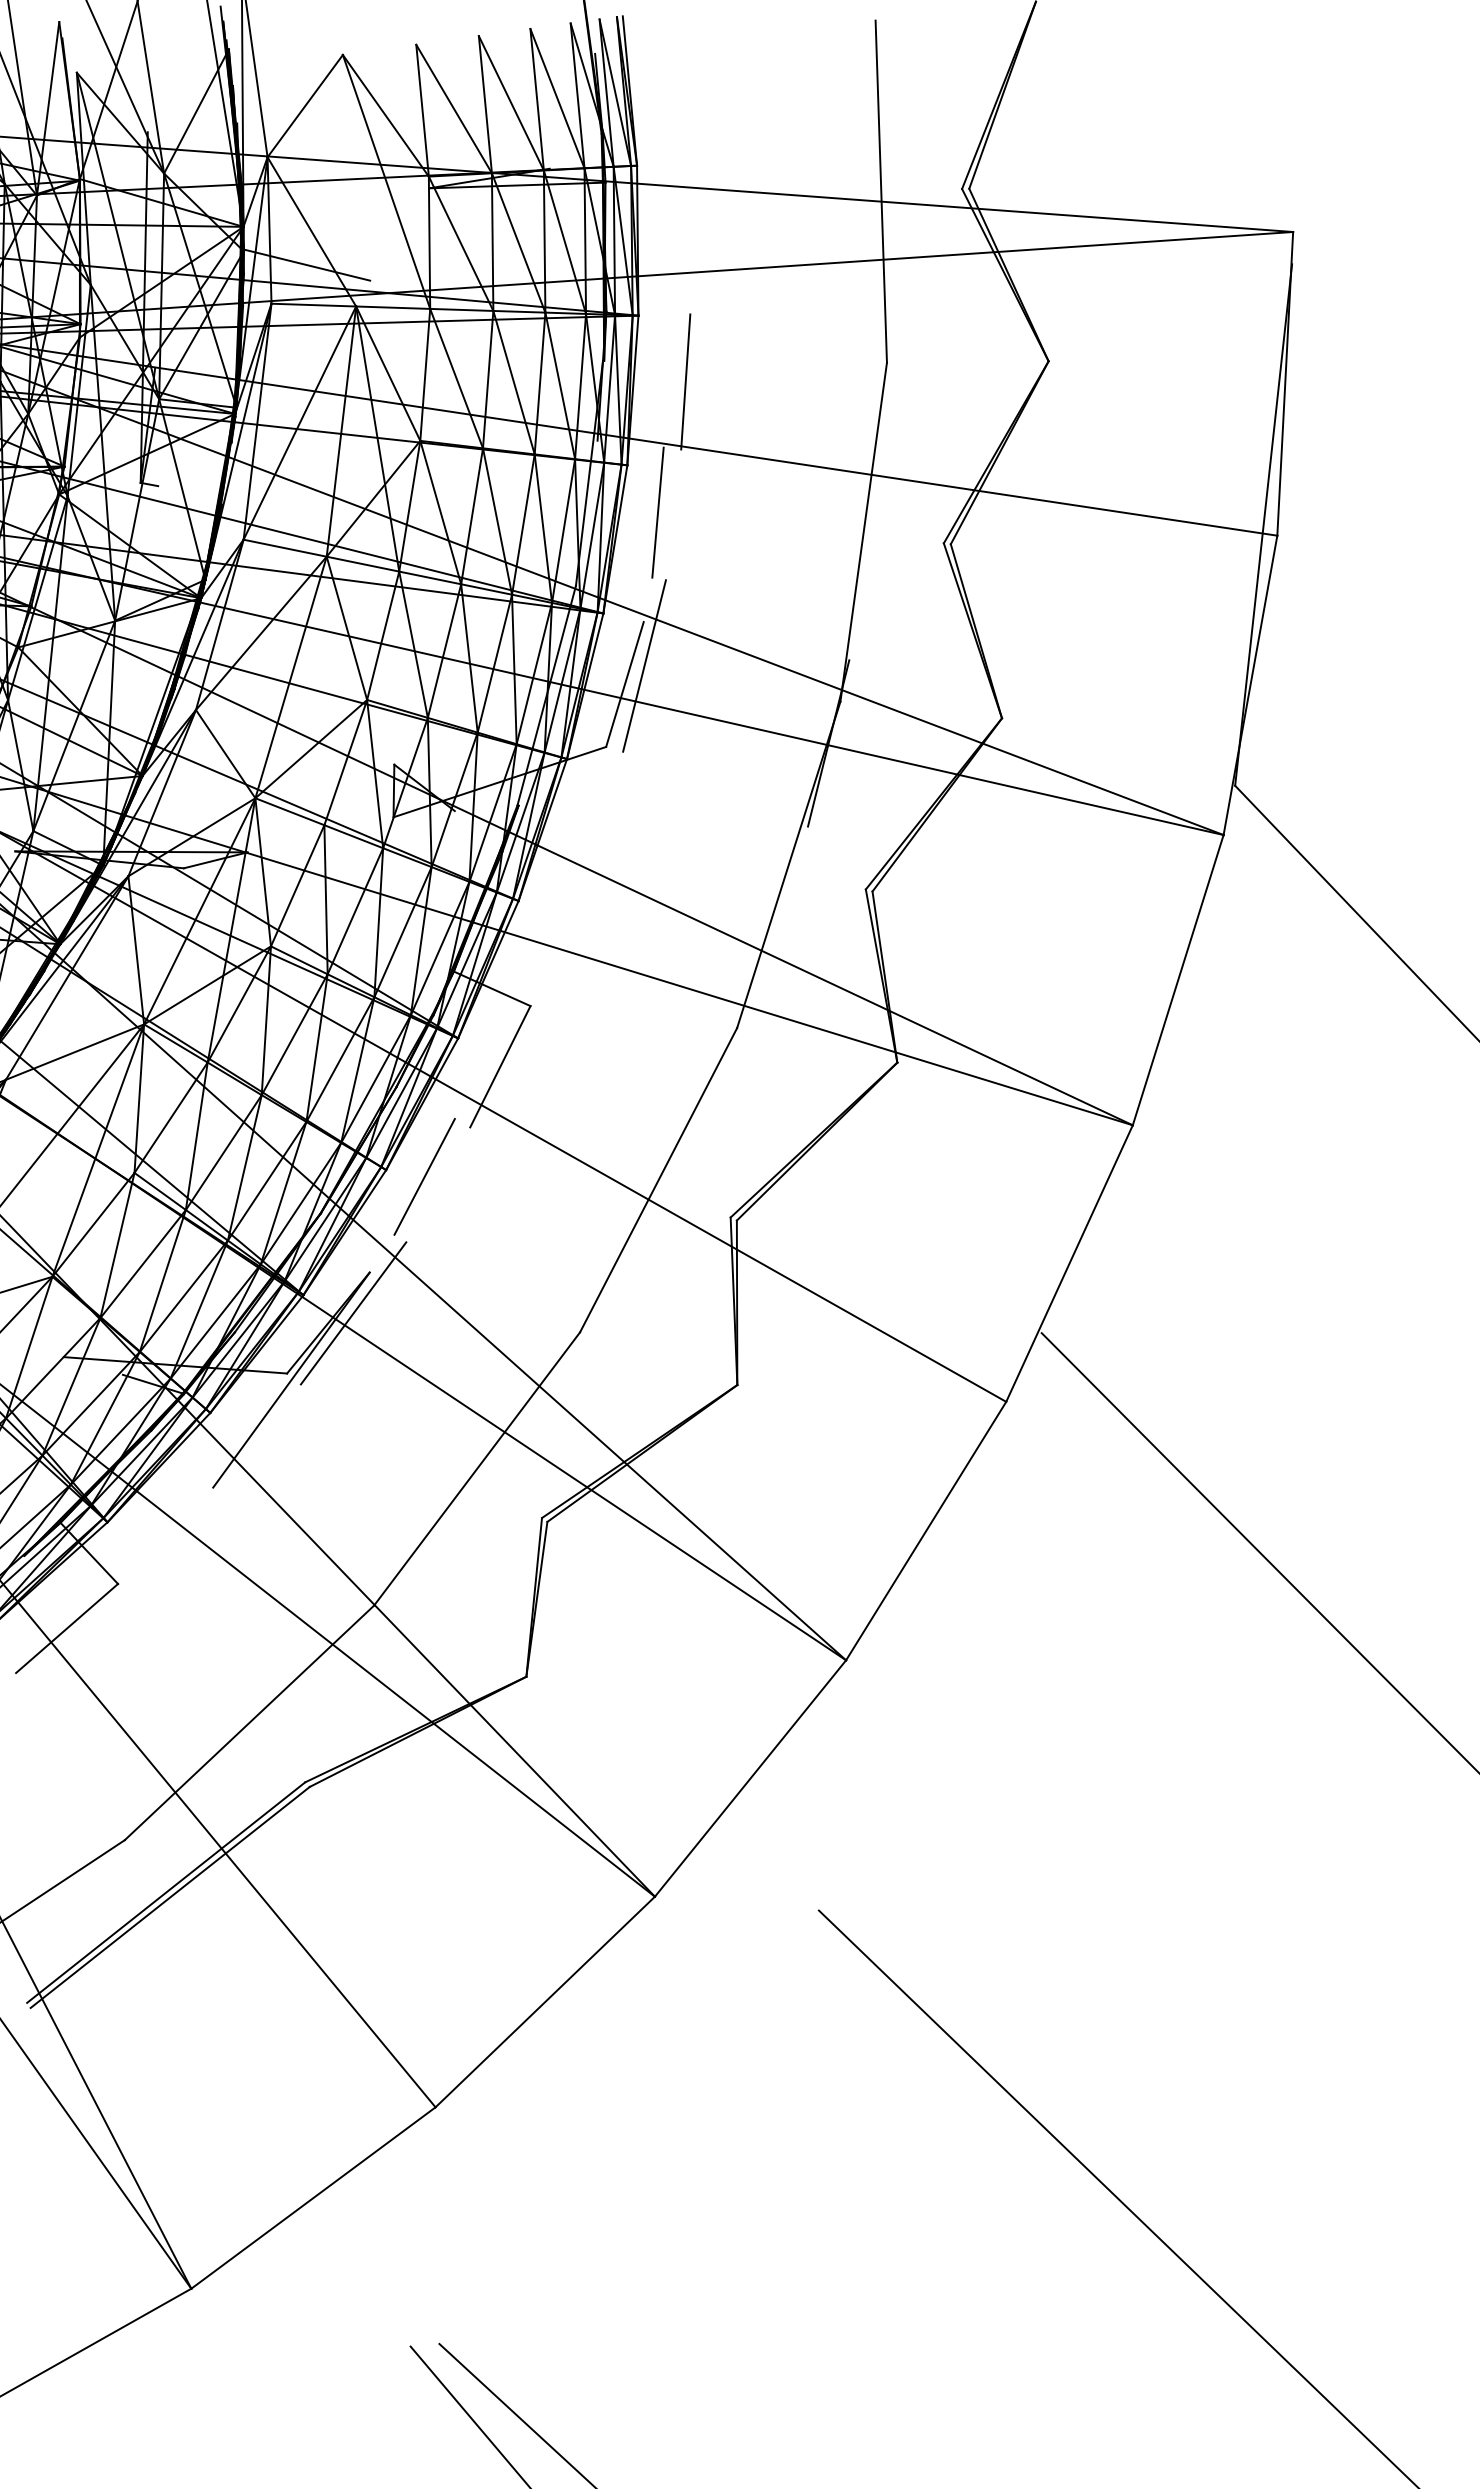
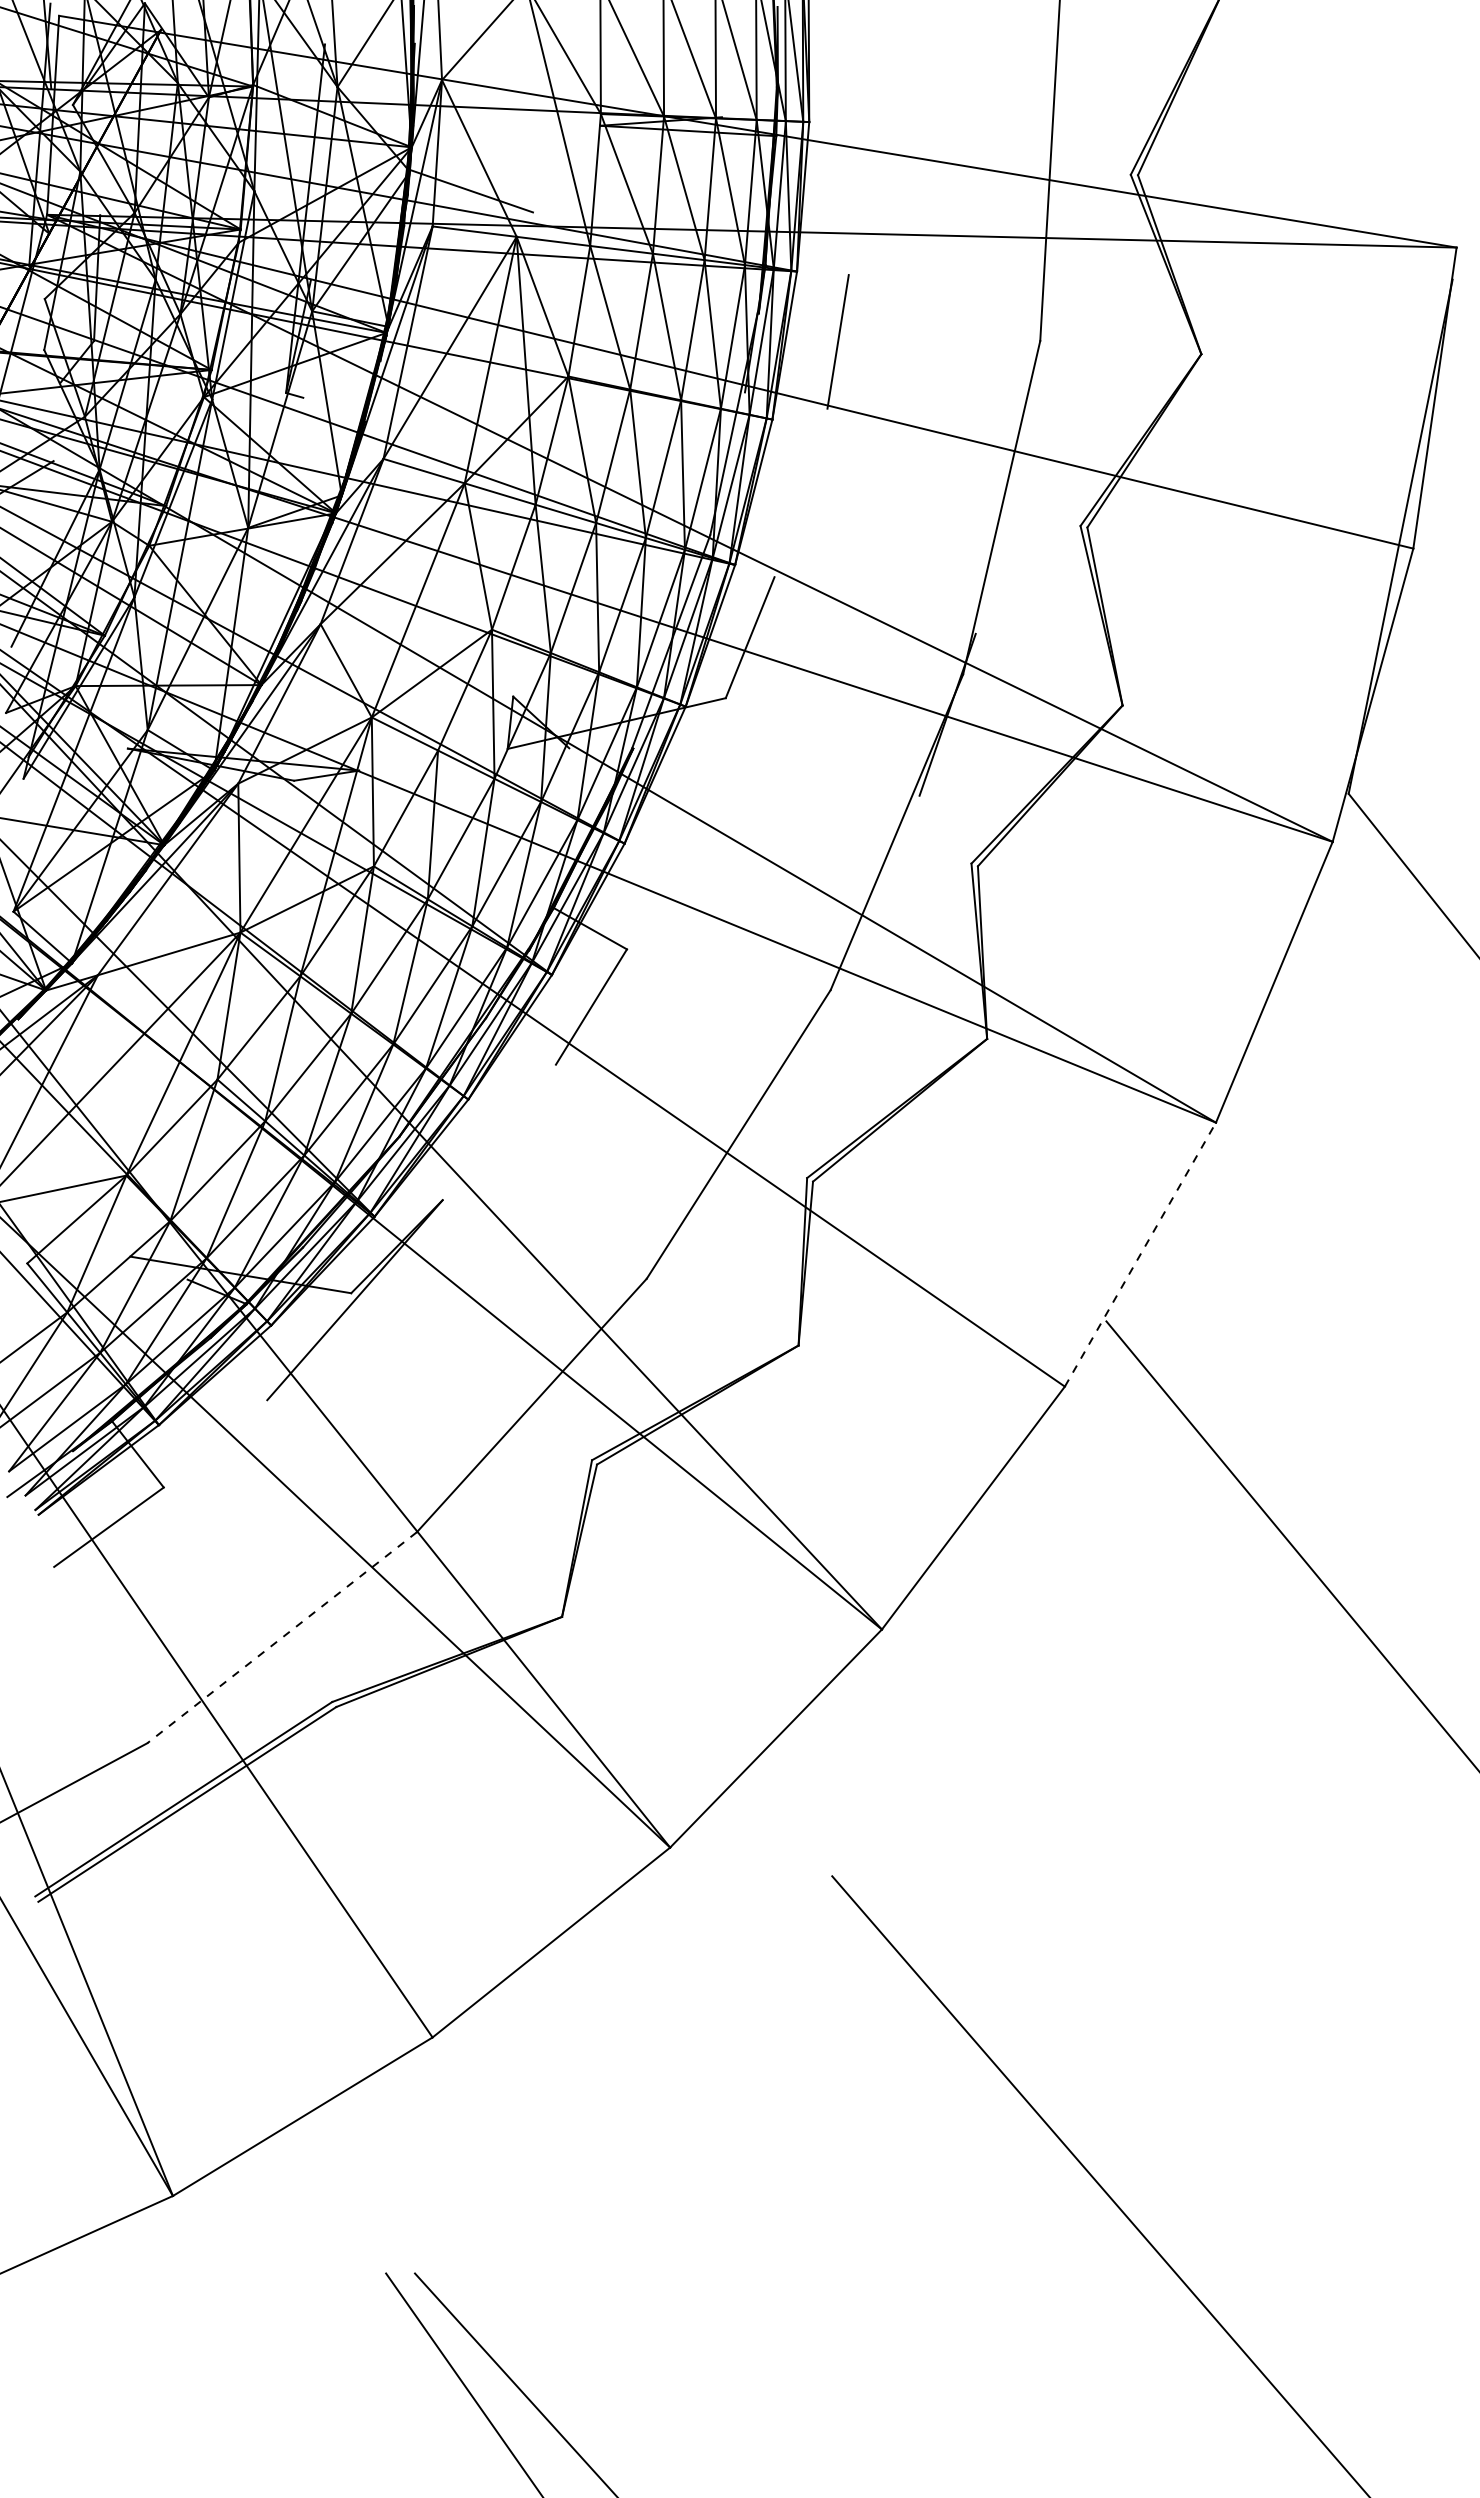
line: (657, 512) -> (798, 469), removed
line: (644, 665) -> (771, 620), removed
line: (424, 1176) -> (505, 1109), removed
line: (1069, 1263) -> (1140, 1254), solid -> dashed
line: (353, 1313) -> (422, 1239), removed
line: (248, 1723) -> (281, 1638), solid -> dashed

